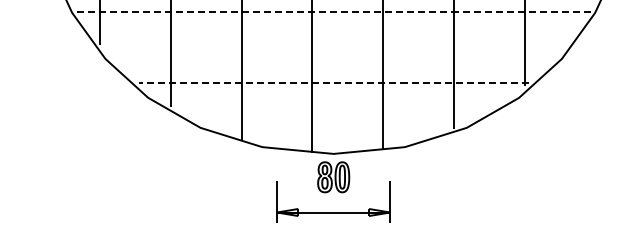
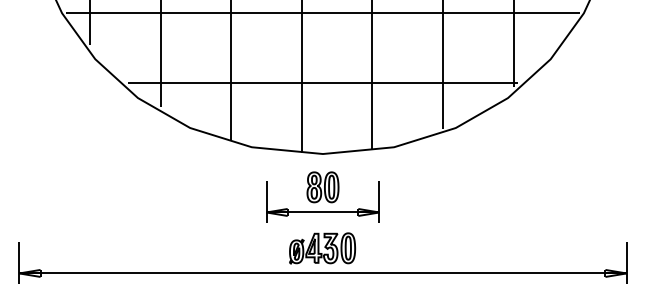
line: (333, 12) -> (322, 12), dashed -> solid
line: (334, 83) -> (323, 83), dashed -> solid
part: (333, 177) -> (322, 187), moved

